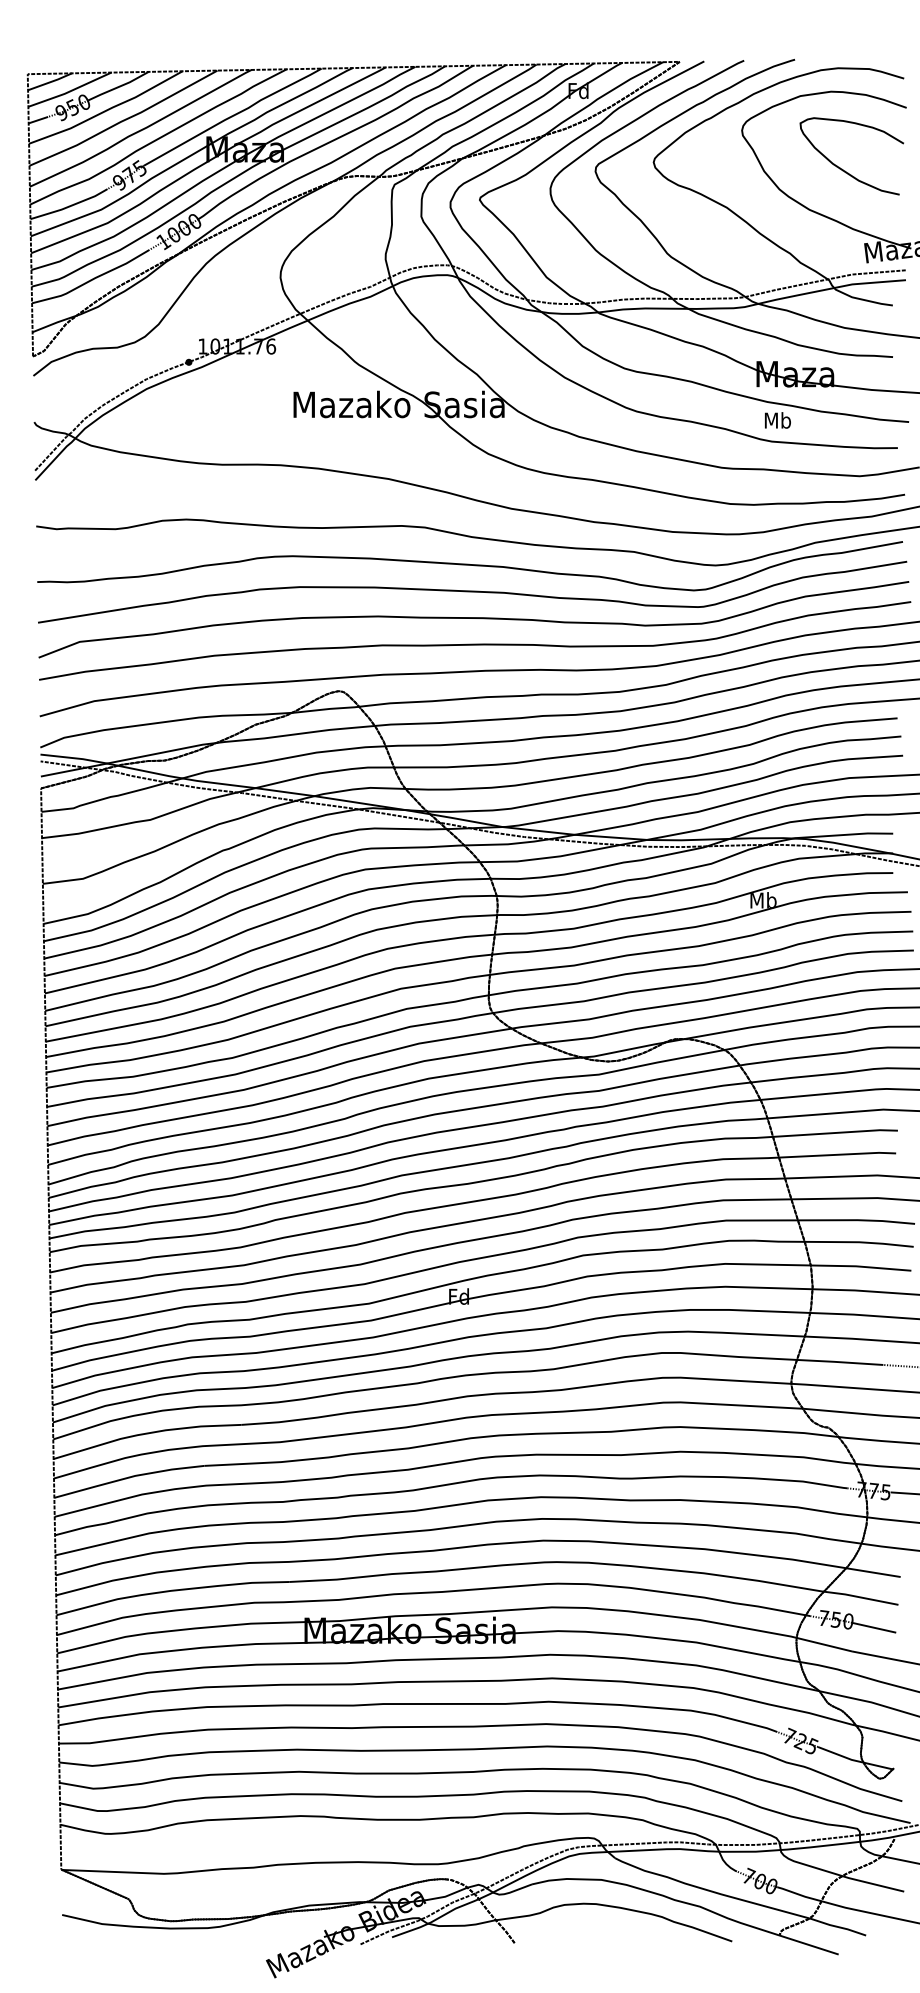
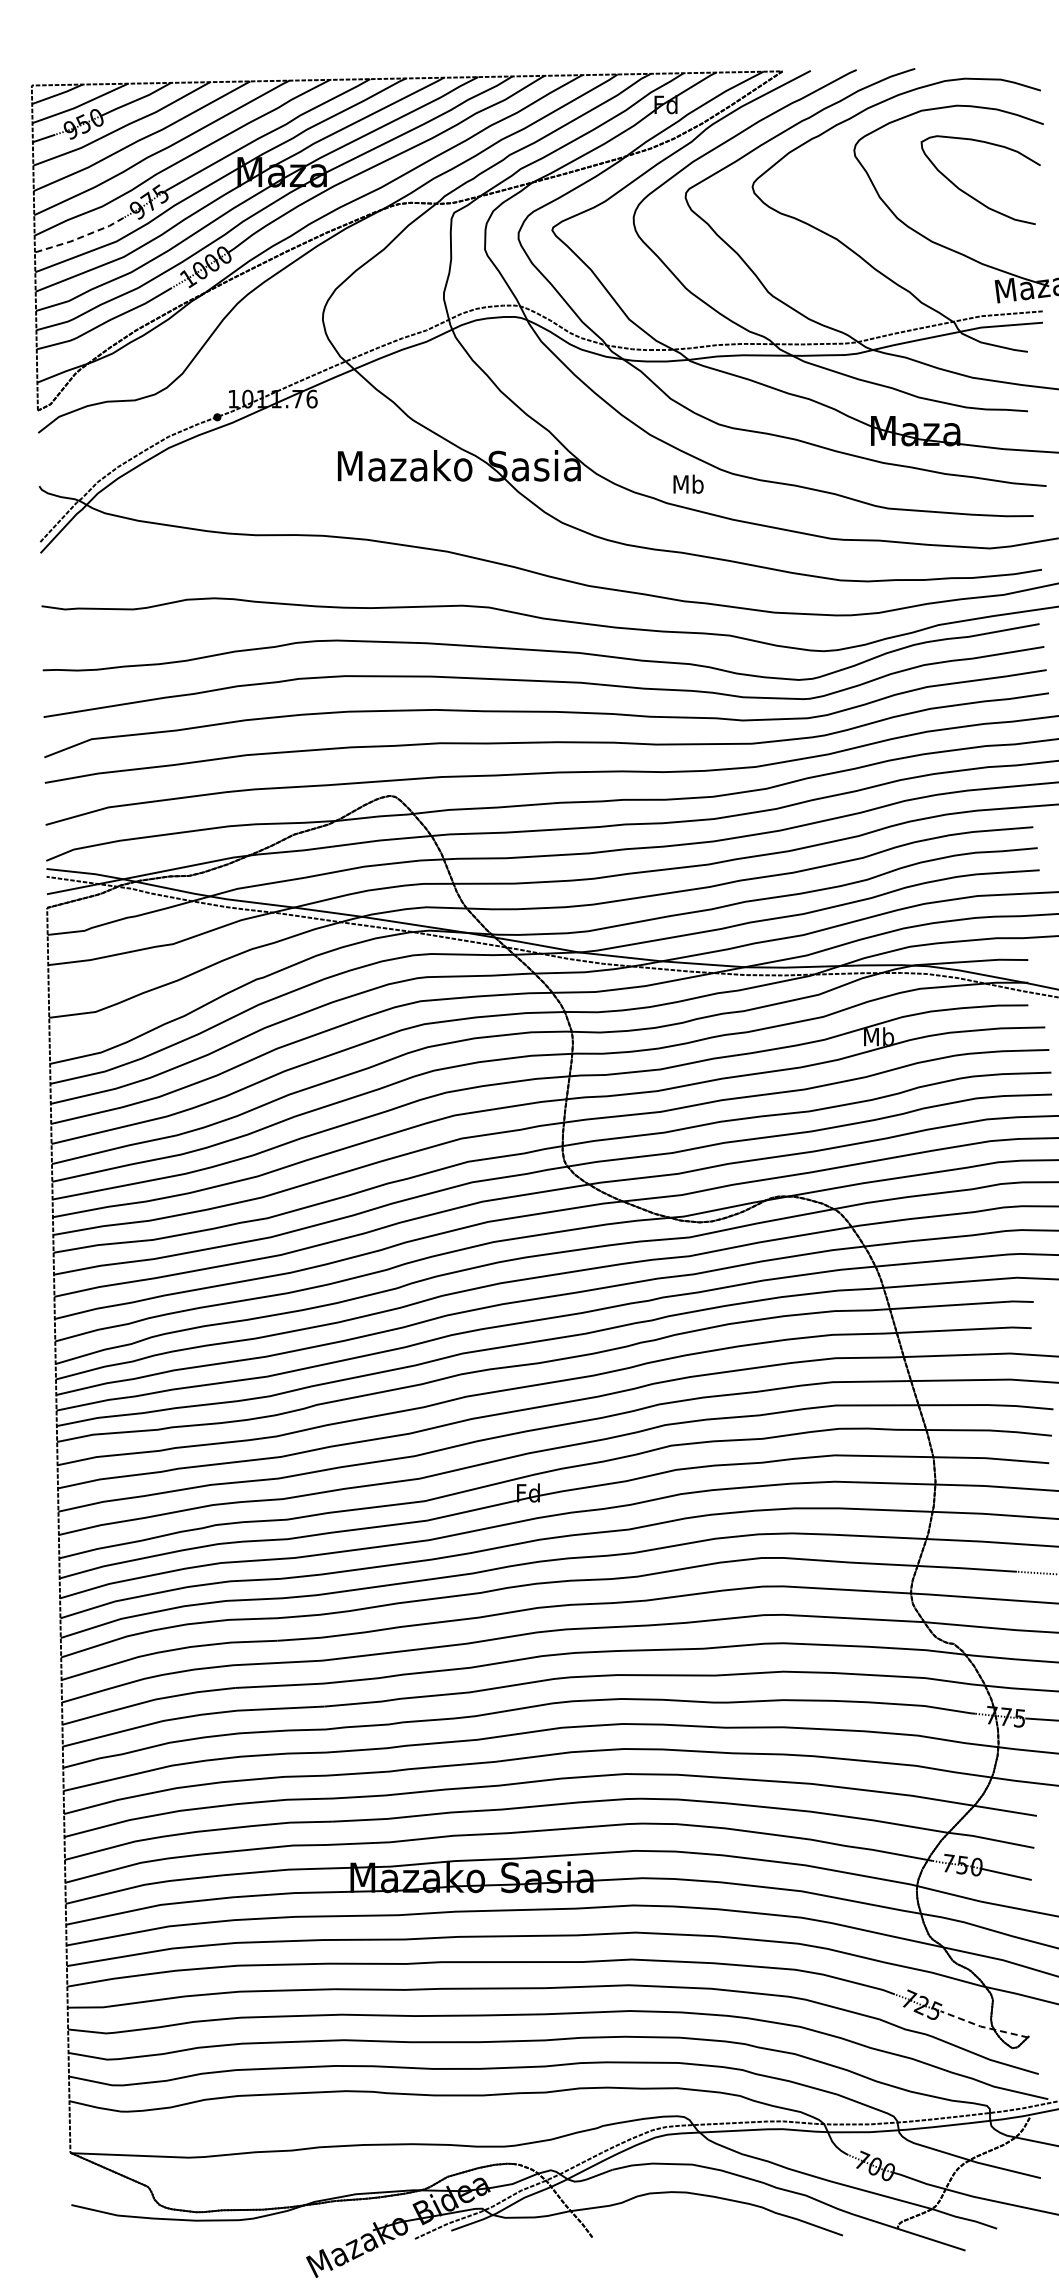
line: (70, 206) -> (80, 237), solid -> dashed
text: (777, 419) -> (688, 483), moved
line: (854, 1760) -> (983, 2027), solid -> dashed

